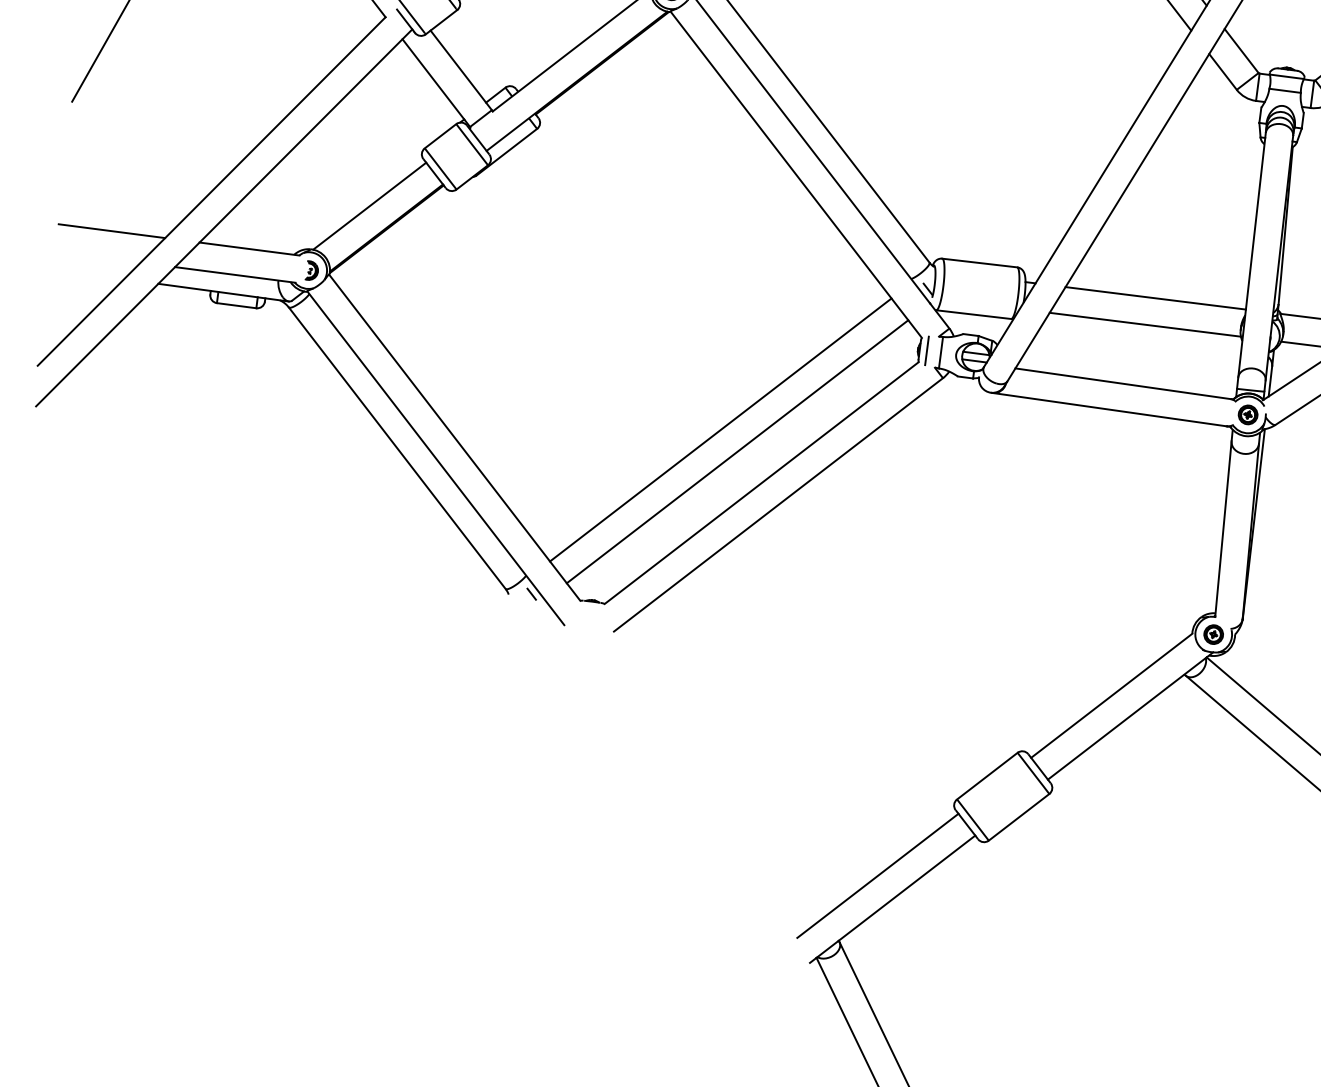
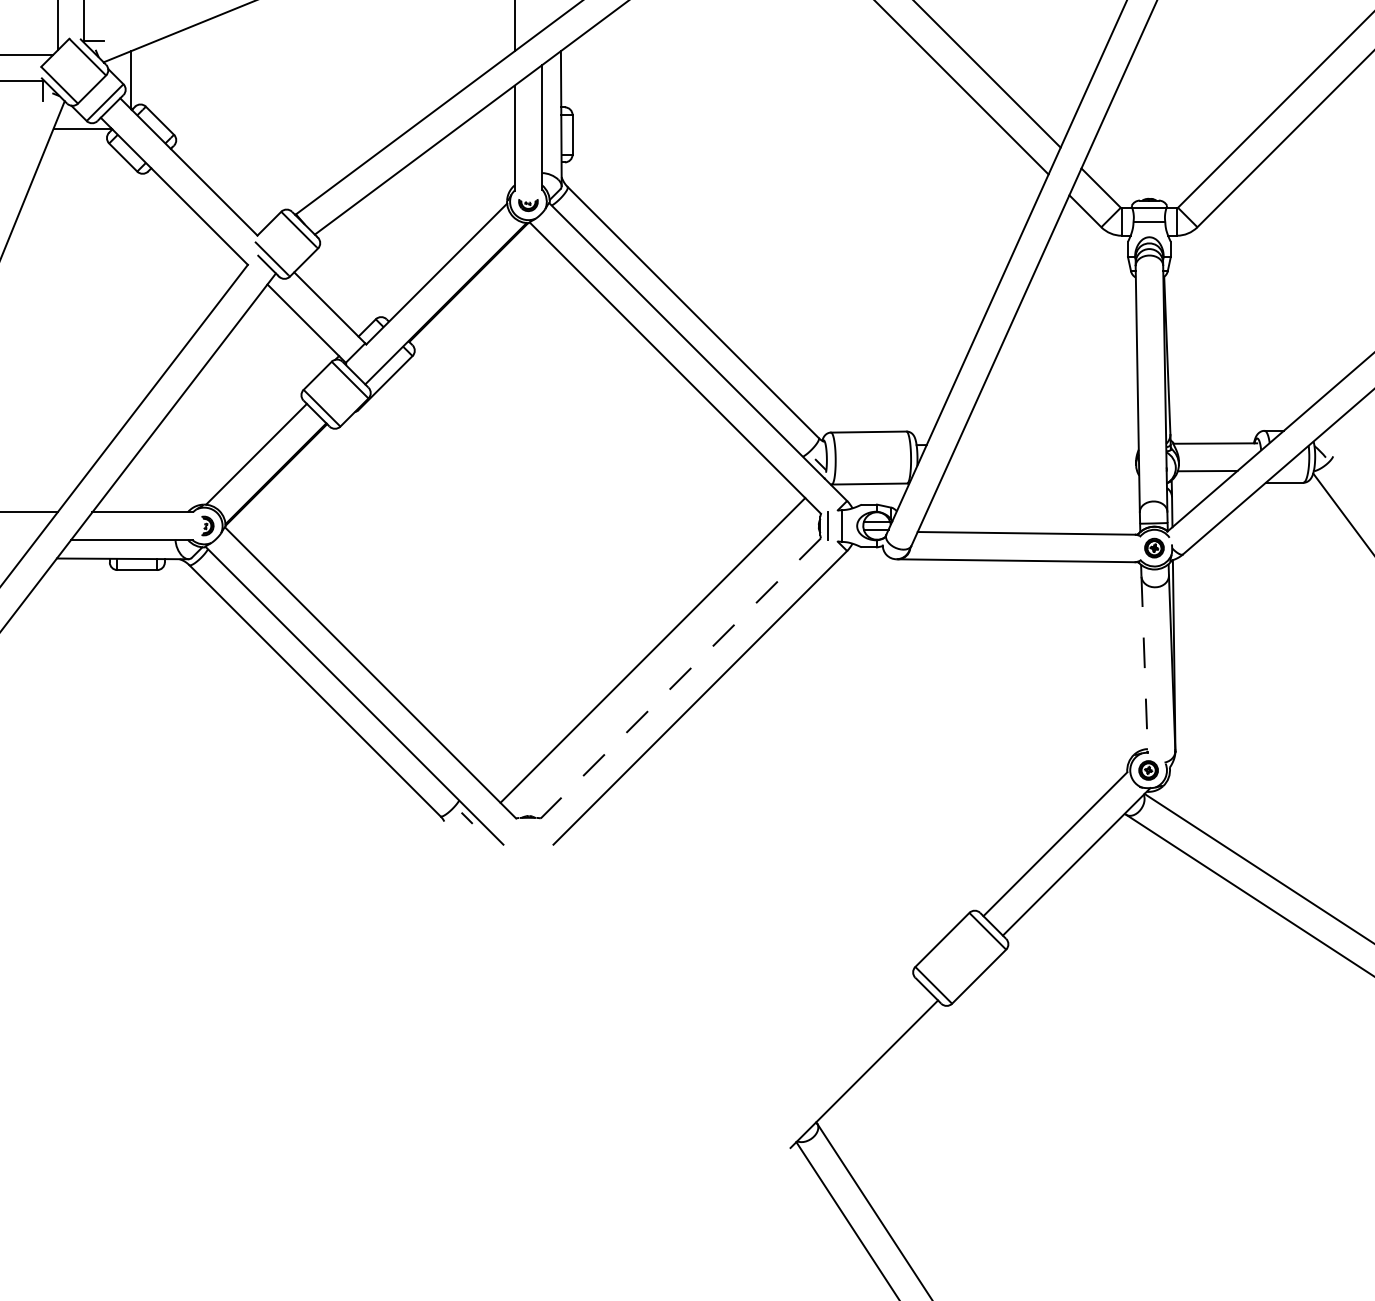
line: (1155, 297) -> (1047, 443), removed
line: (1144, 324) -> (1040, 471), removed
line: (720, 429) -> (633, 630), removed
line: (761, 483) -> (680, 678), solid -> dashed
line: (1223, 529) -> (1144, 664), solid -> dashed
line: (877, 875) -> (846, 1052), removed

